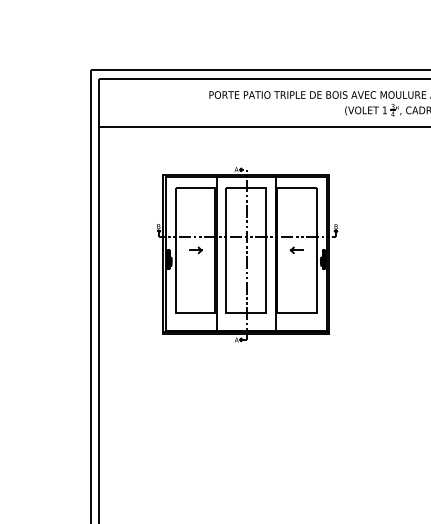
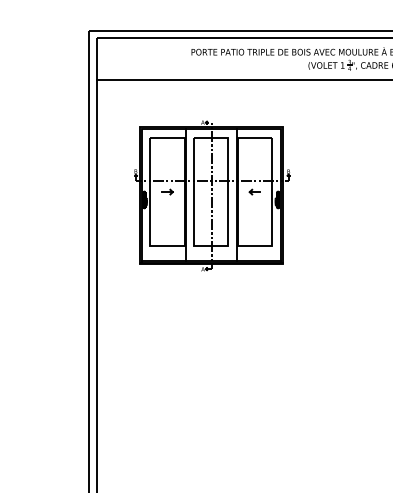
part: (247, 254) -> (212, 195), moved

